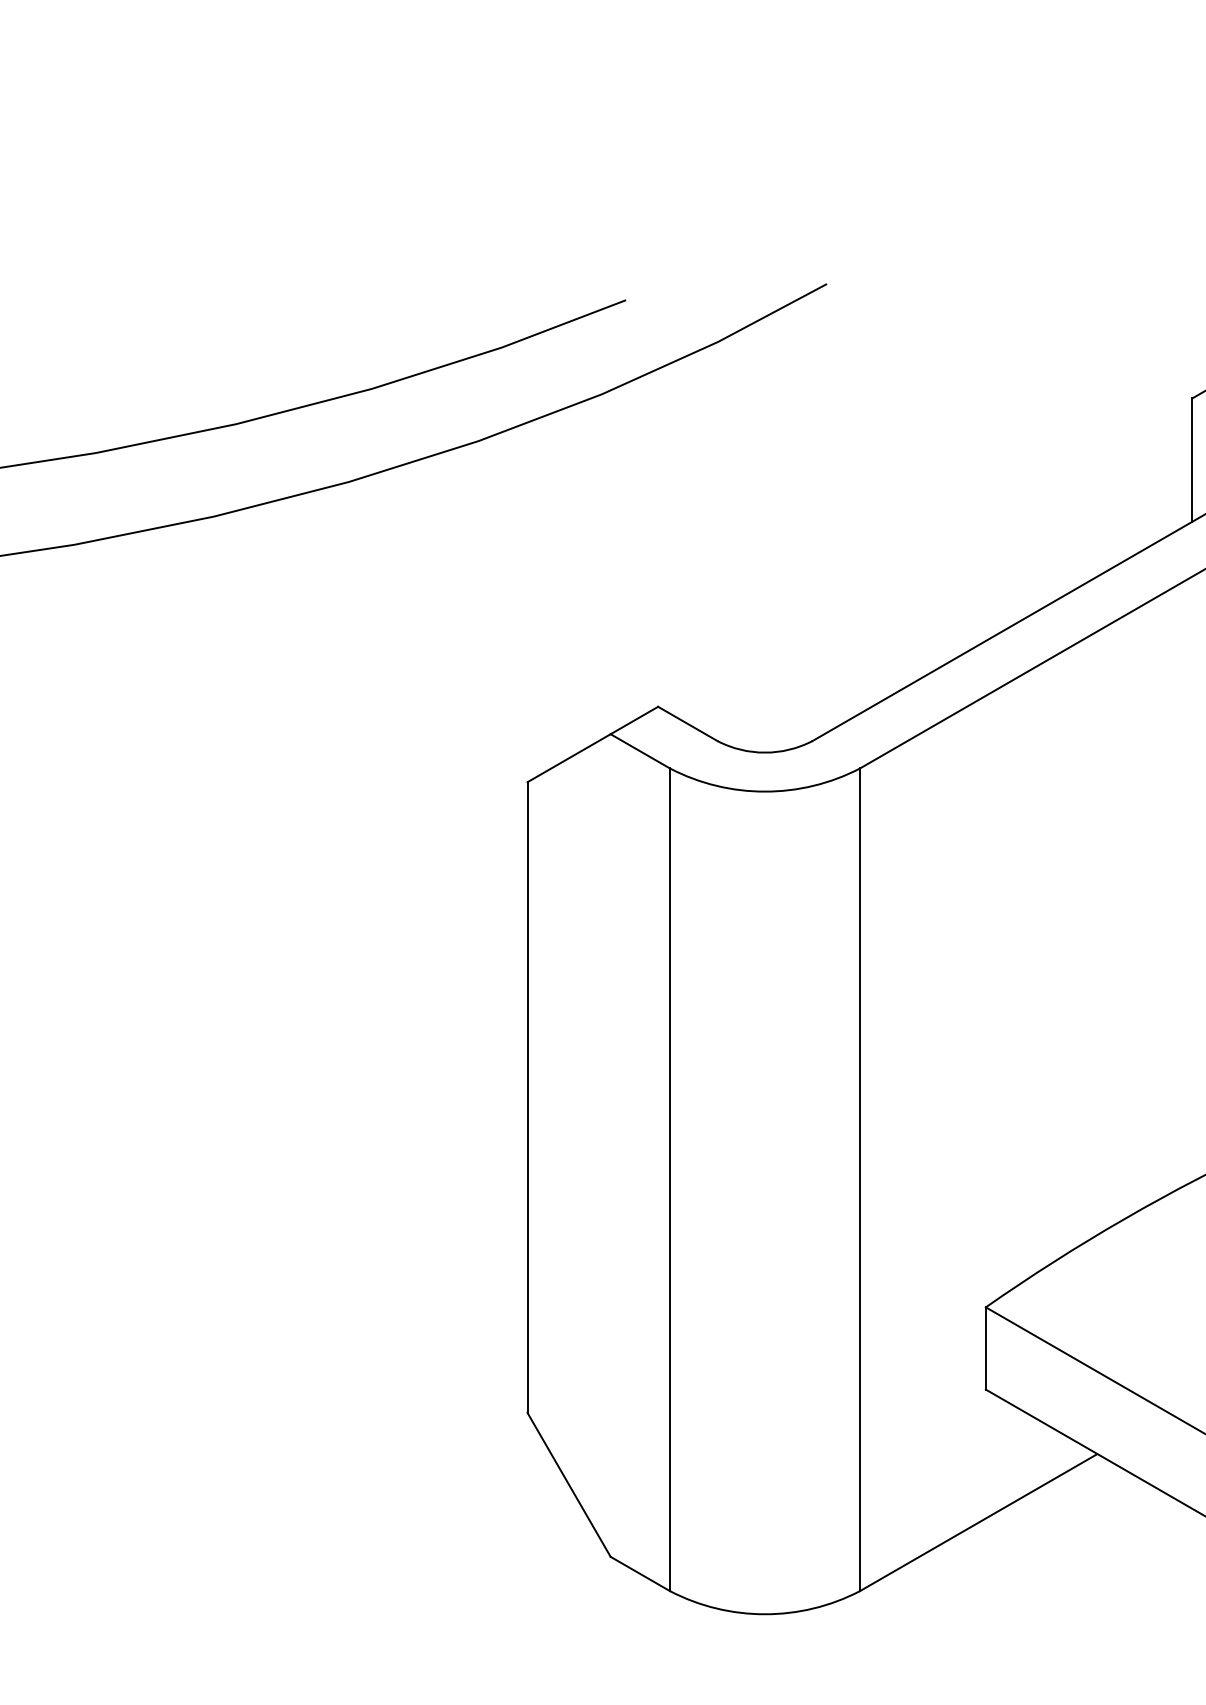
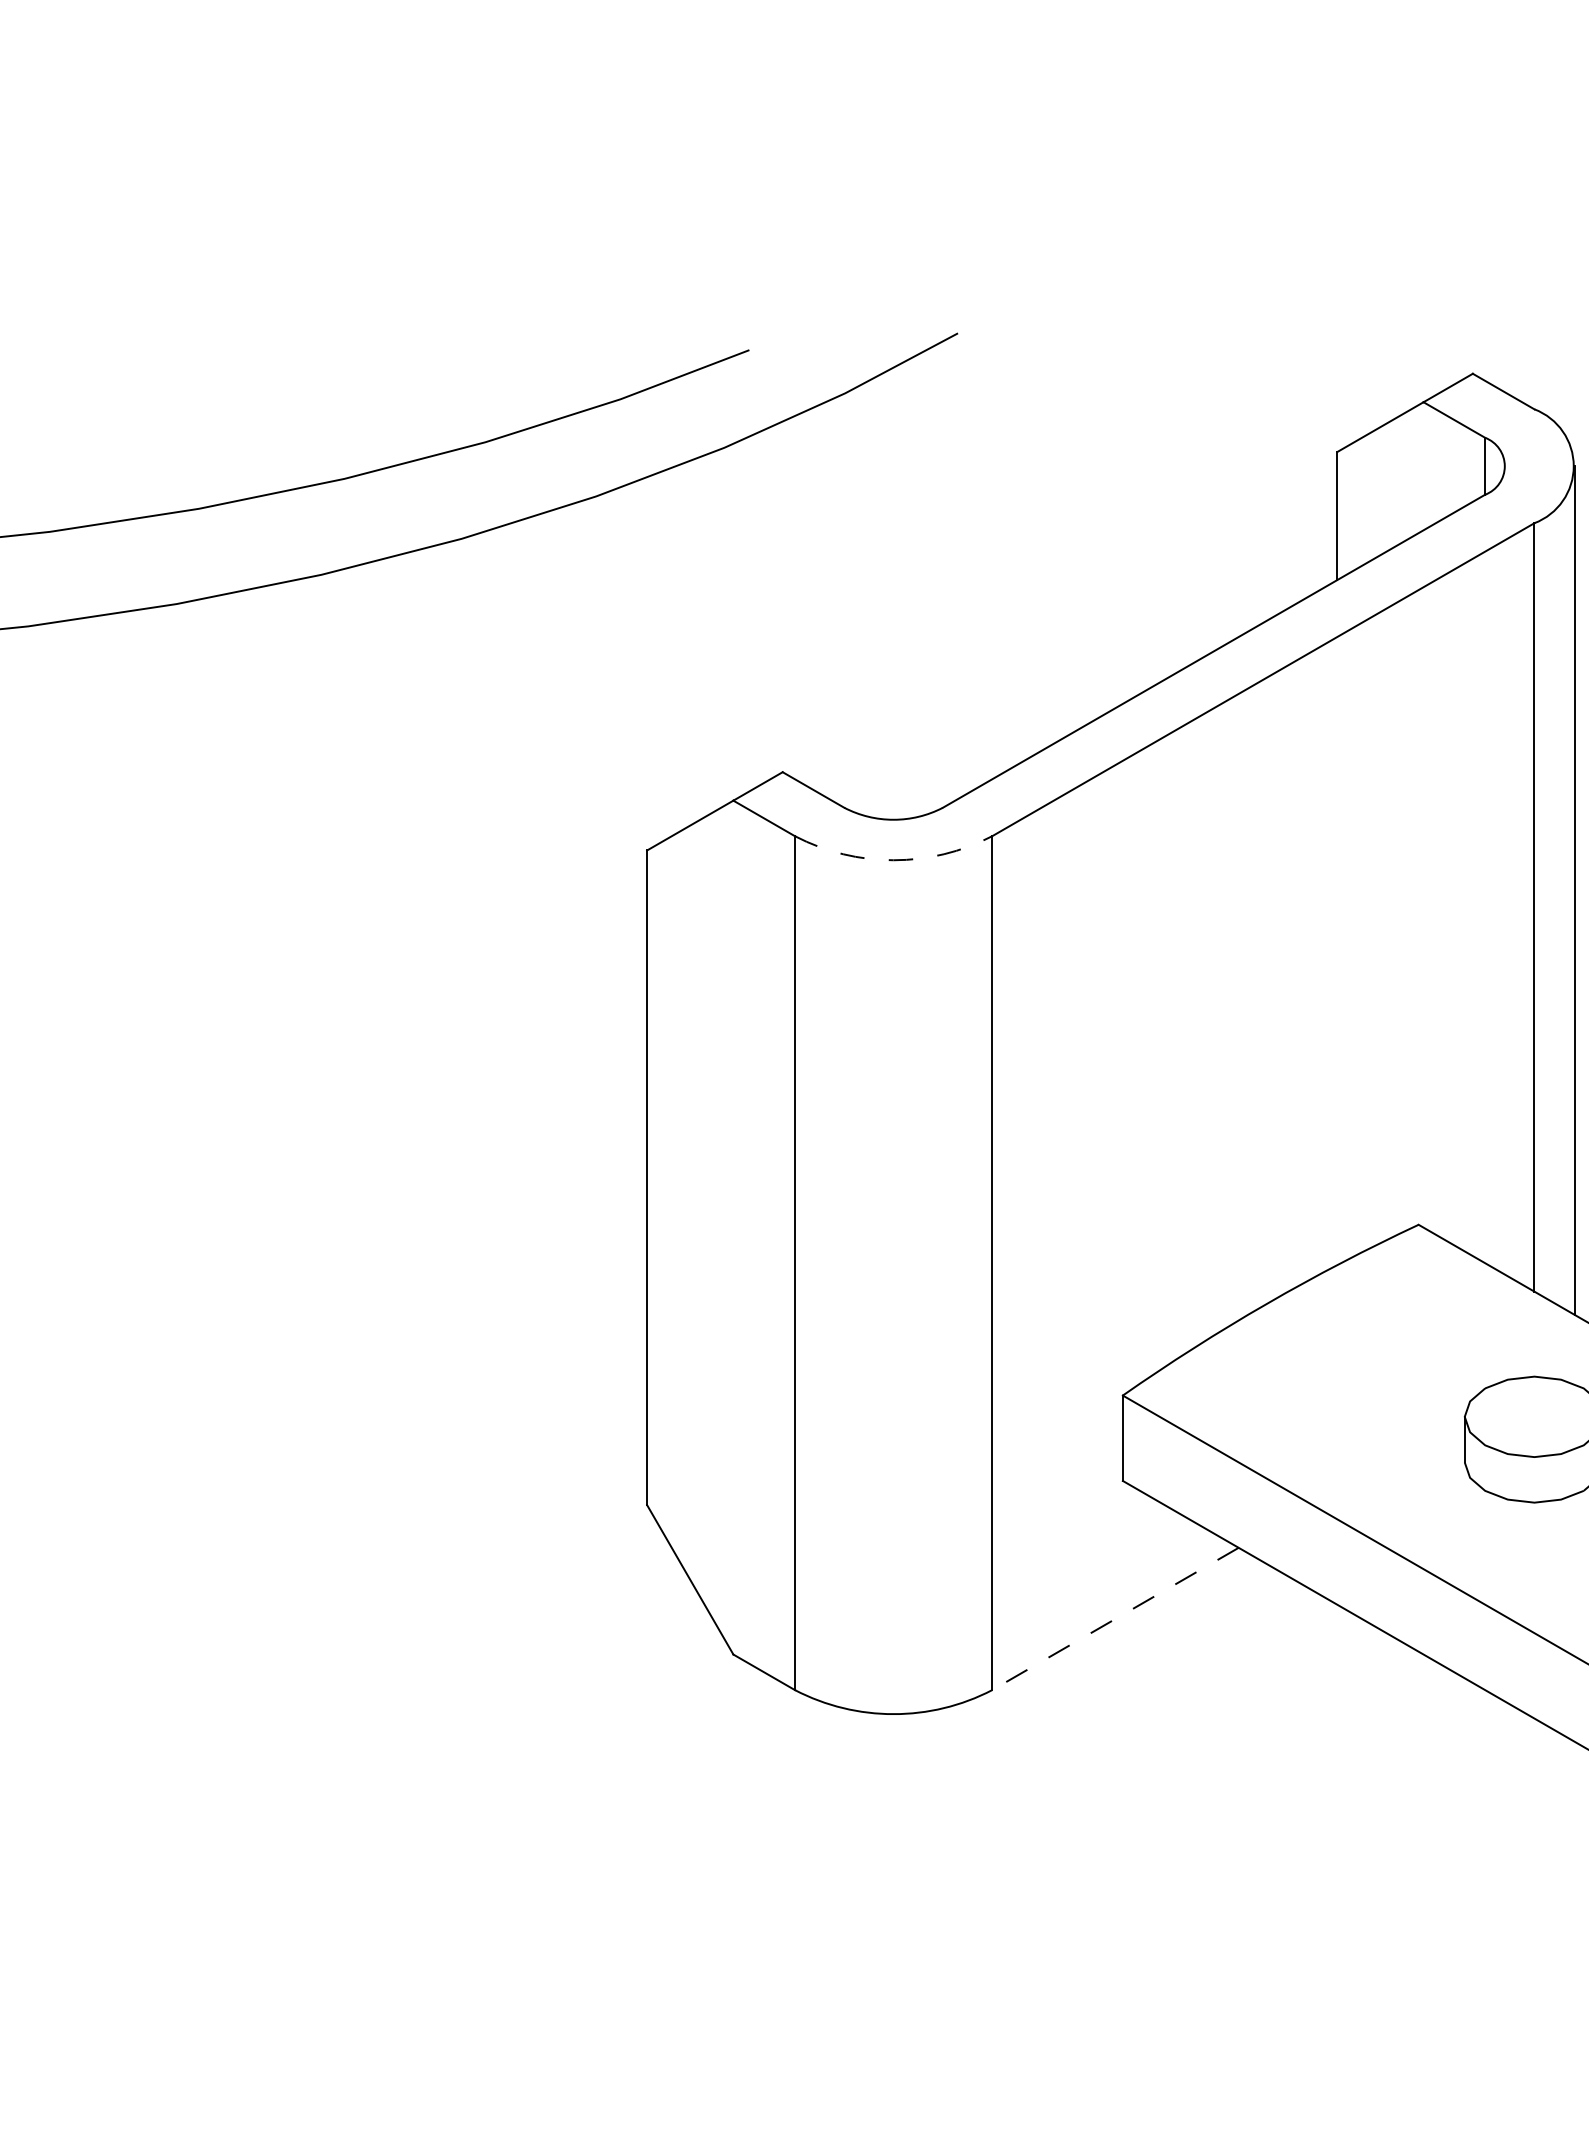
arc: (764, 791) -> (893, 860), solid -> dashed
line: (978, 1523) -> (1115, 1619), solid -> dashed

